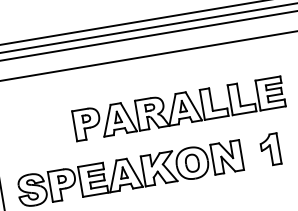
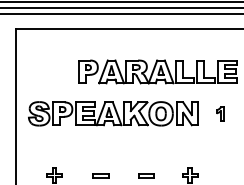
part: (270, 149) -> (220, 113), size x0.6

